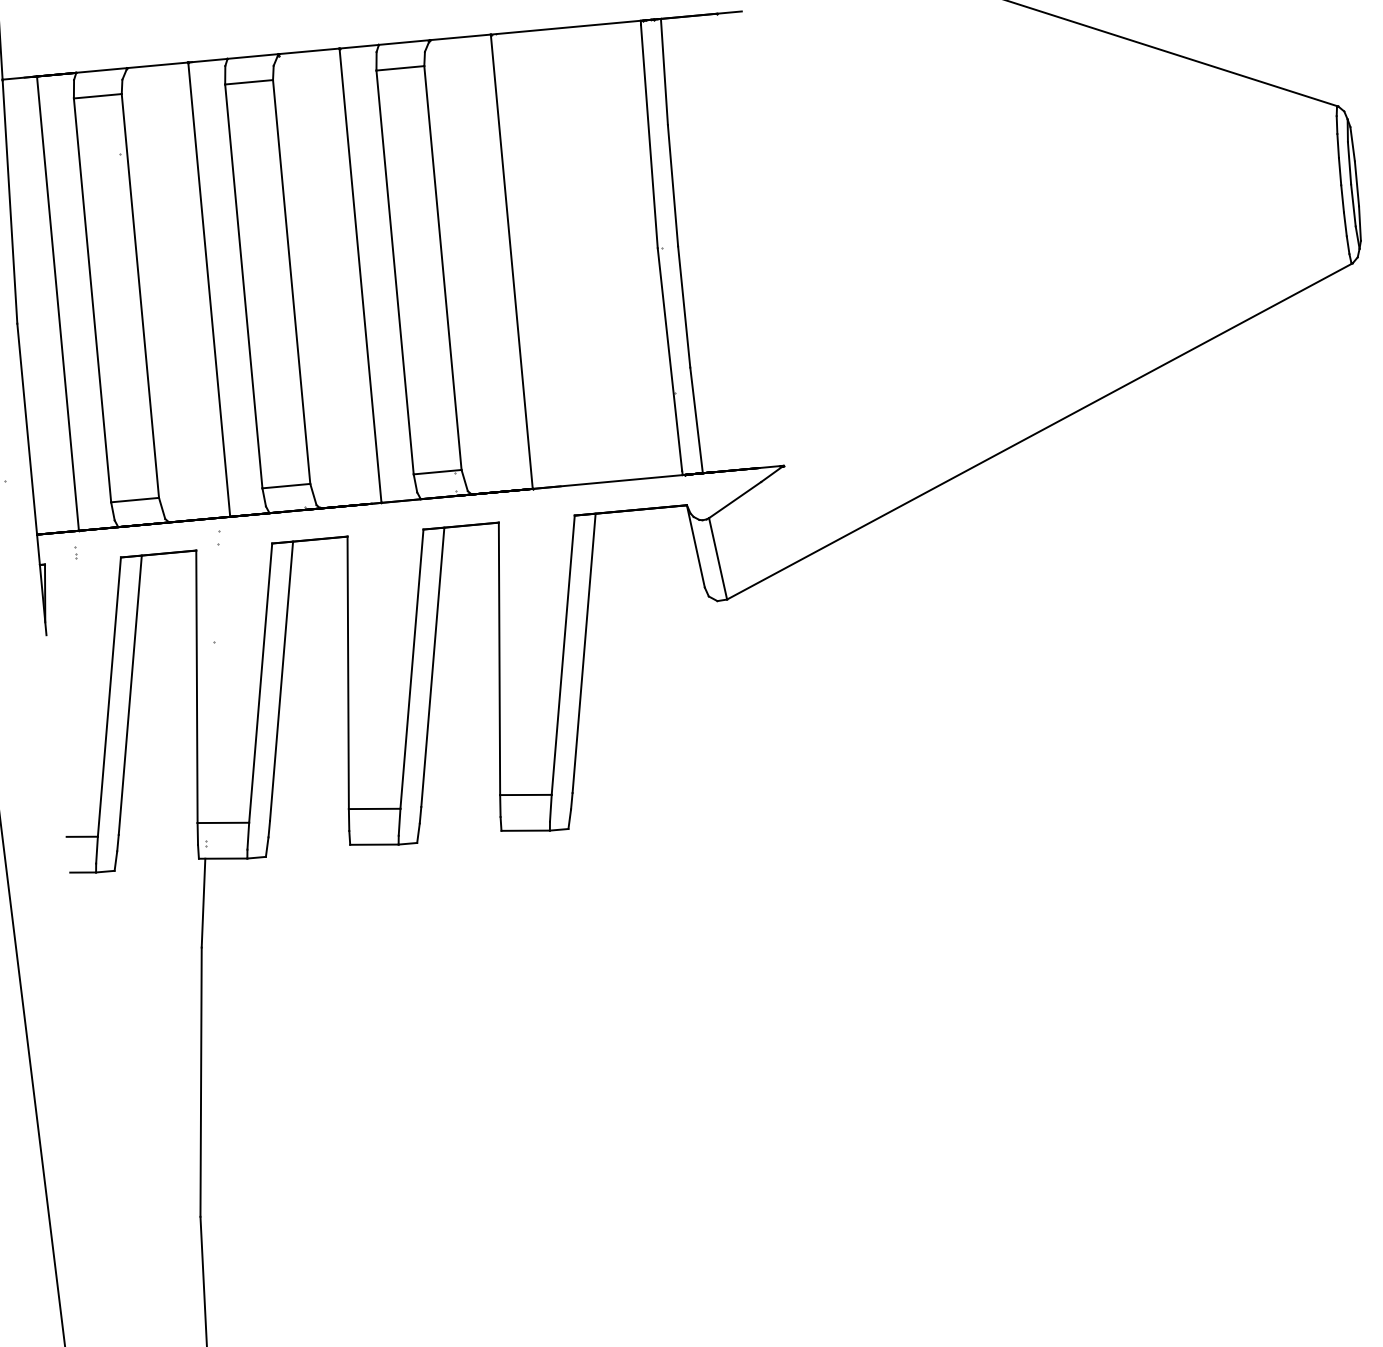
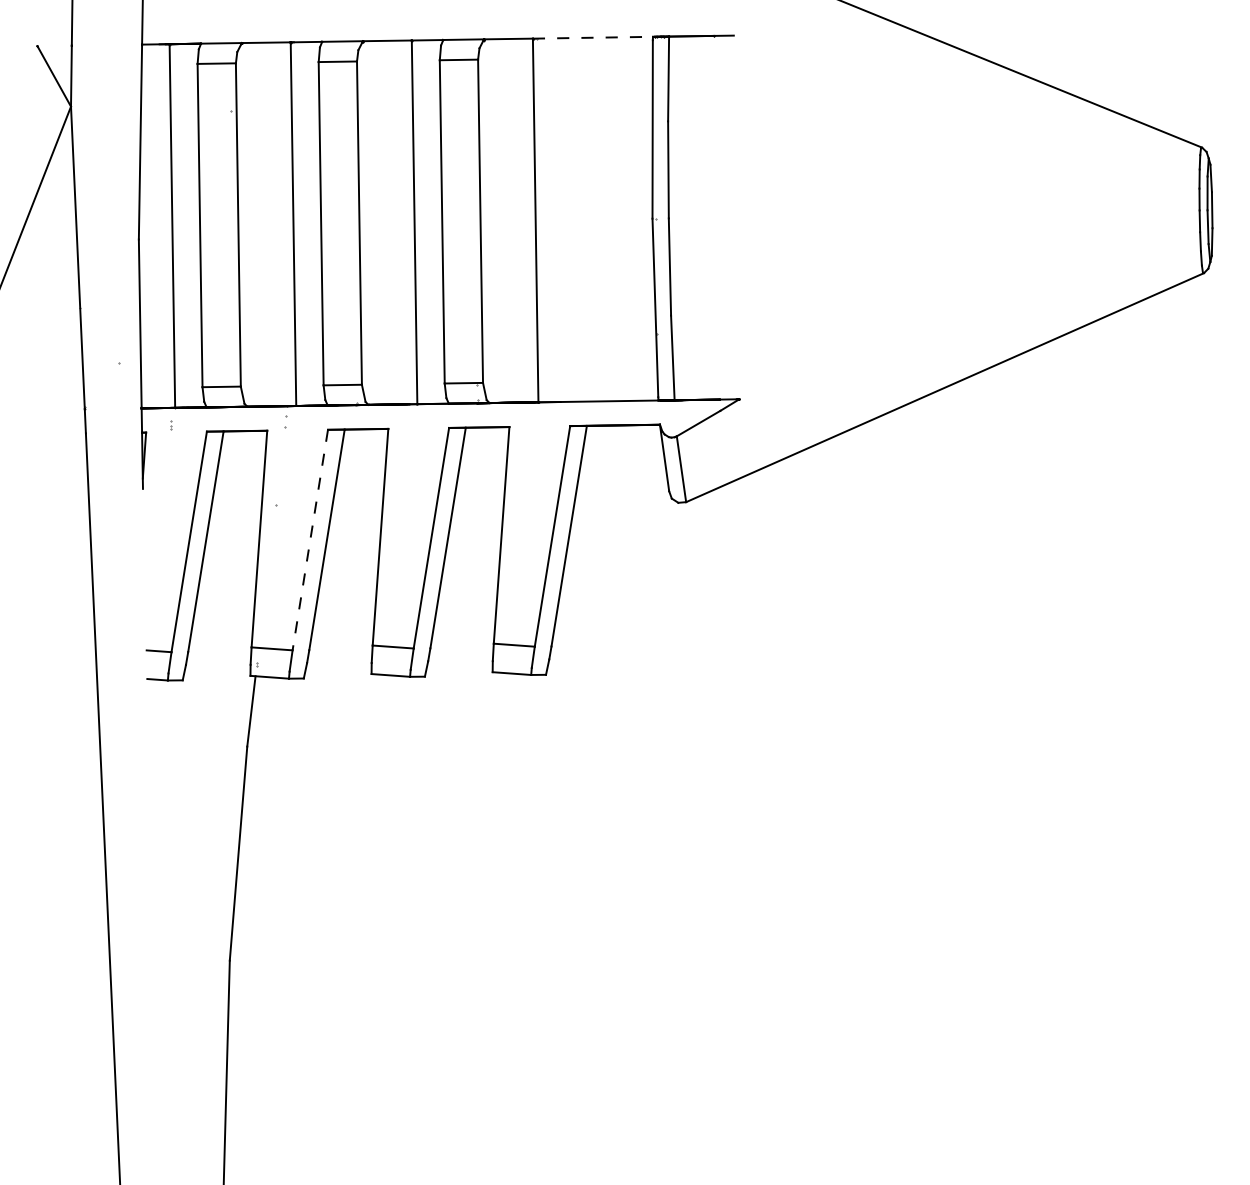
line: (566, 27) -> (593, 37), solid -> dashed
line: (260, 683) -> (310, 540), solid -> dashed

